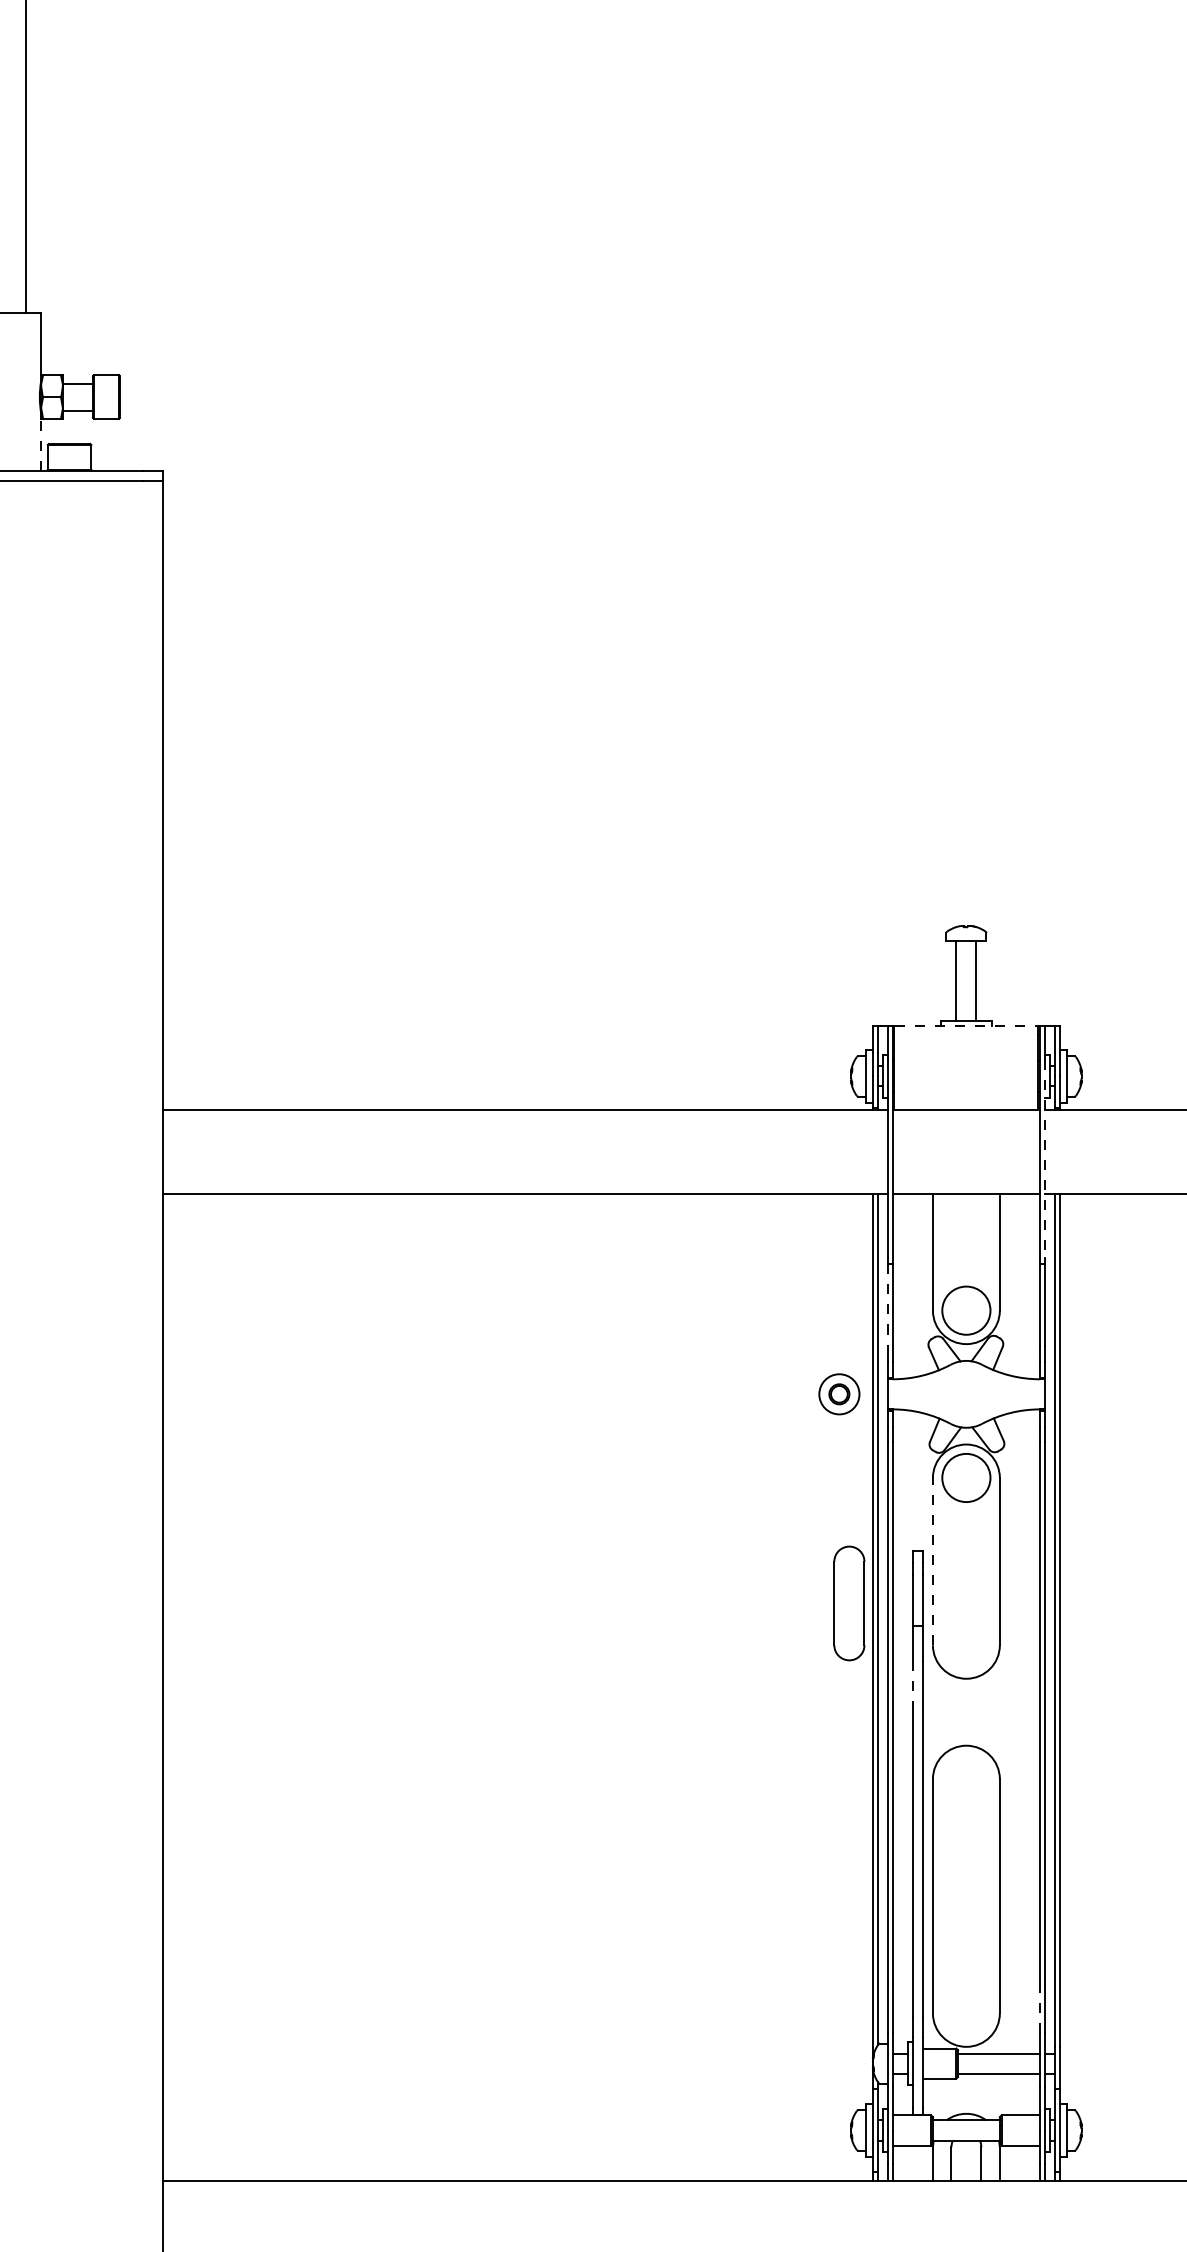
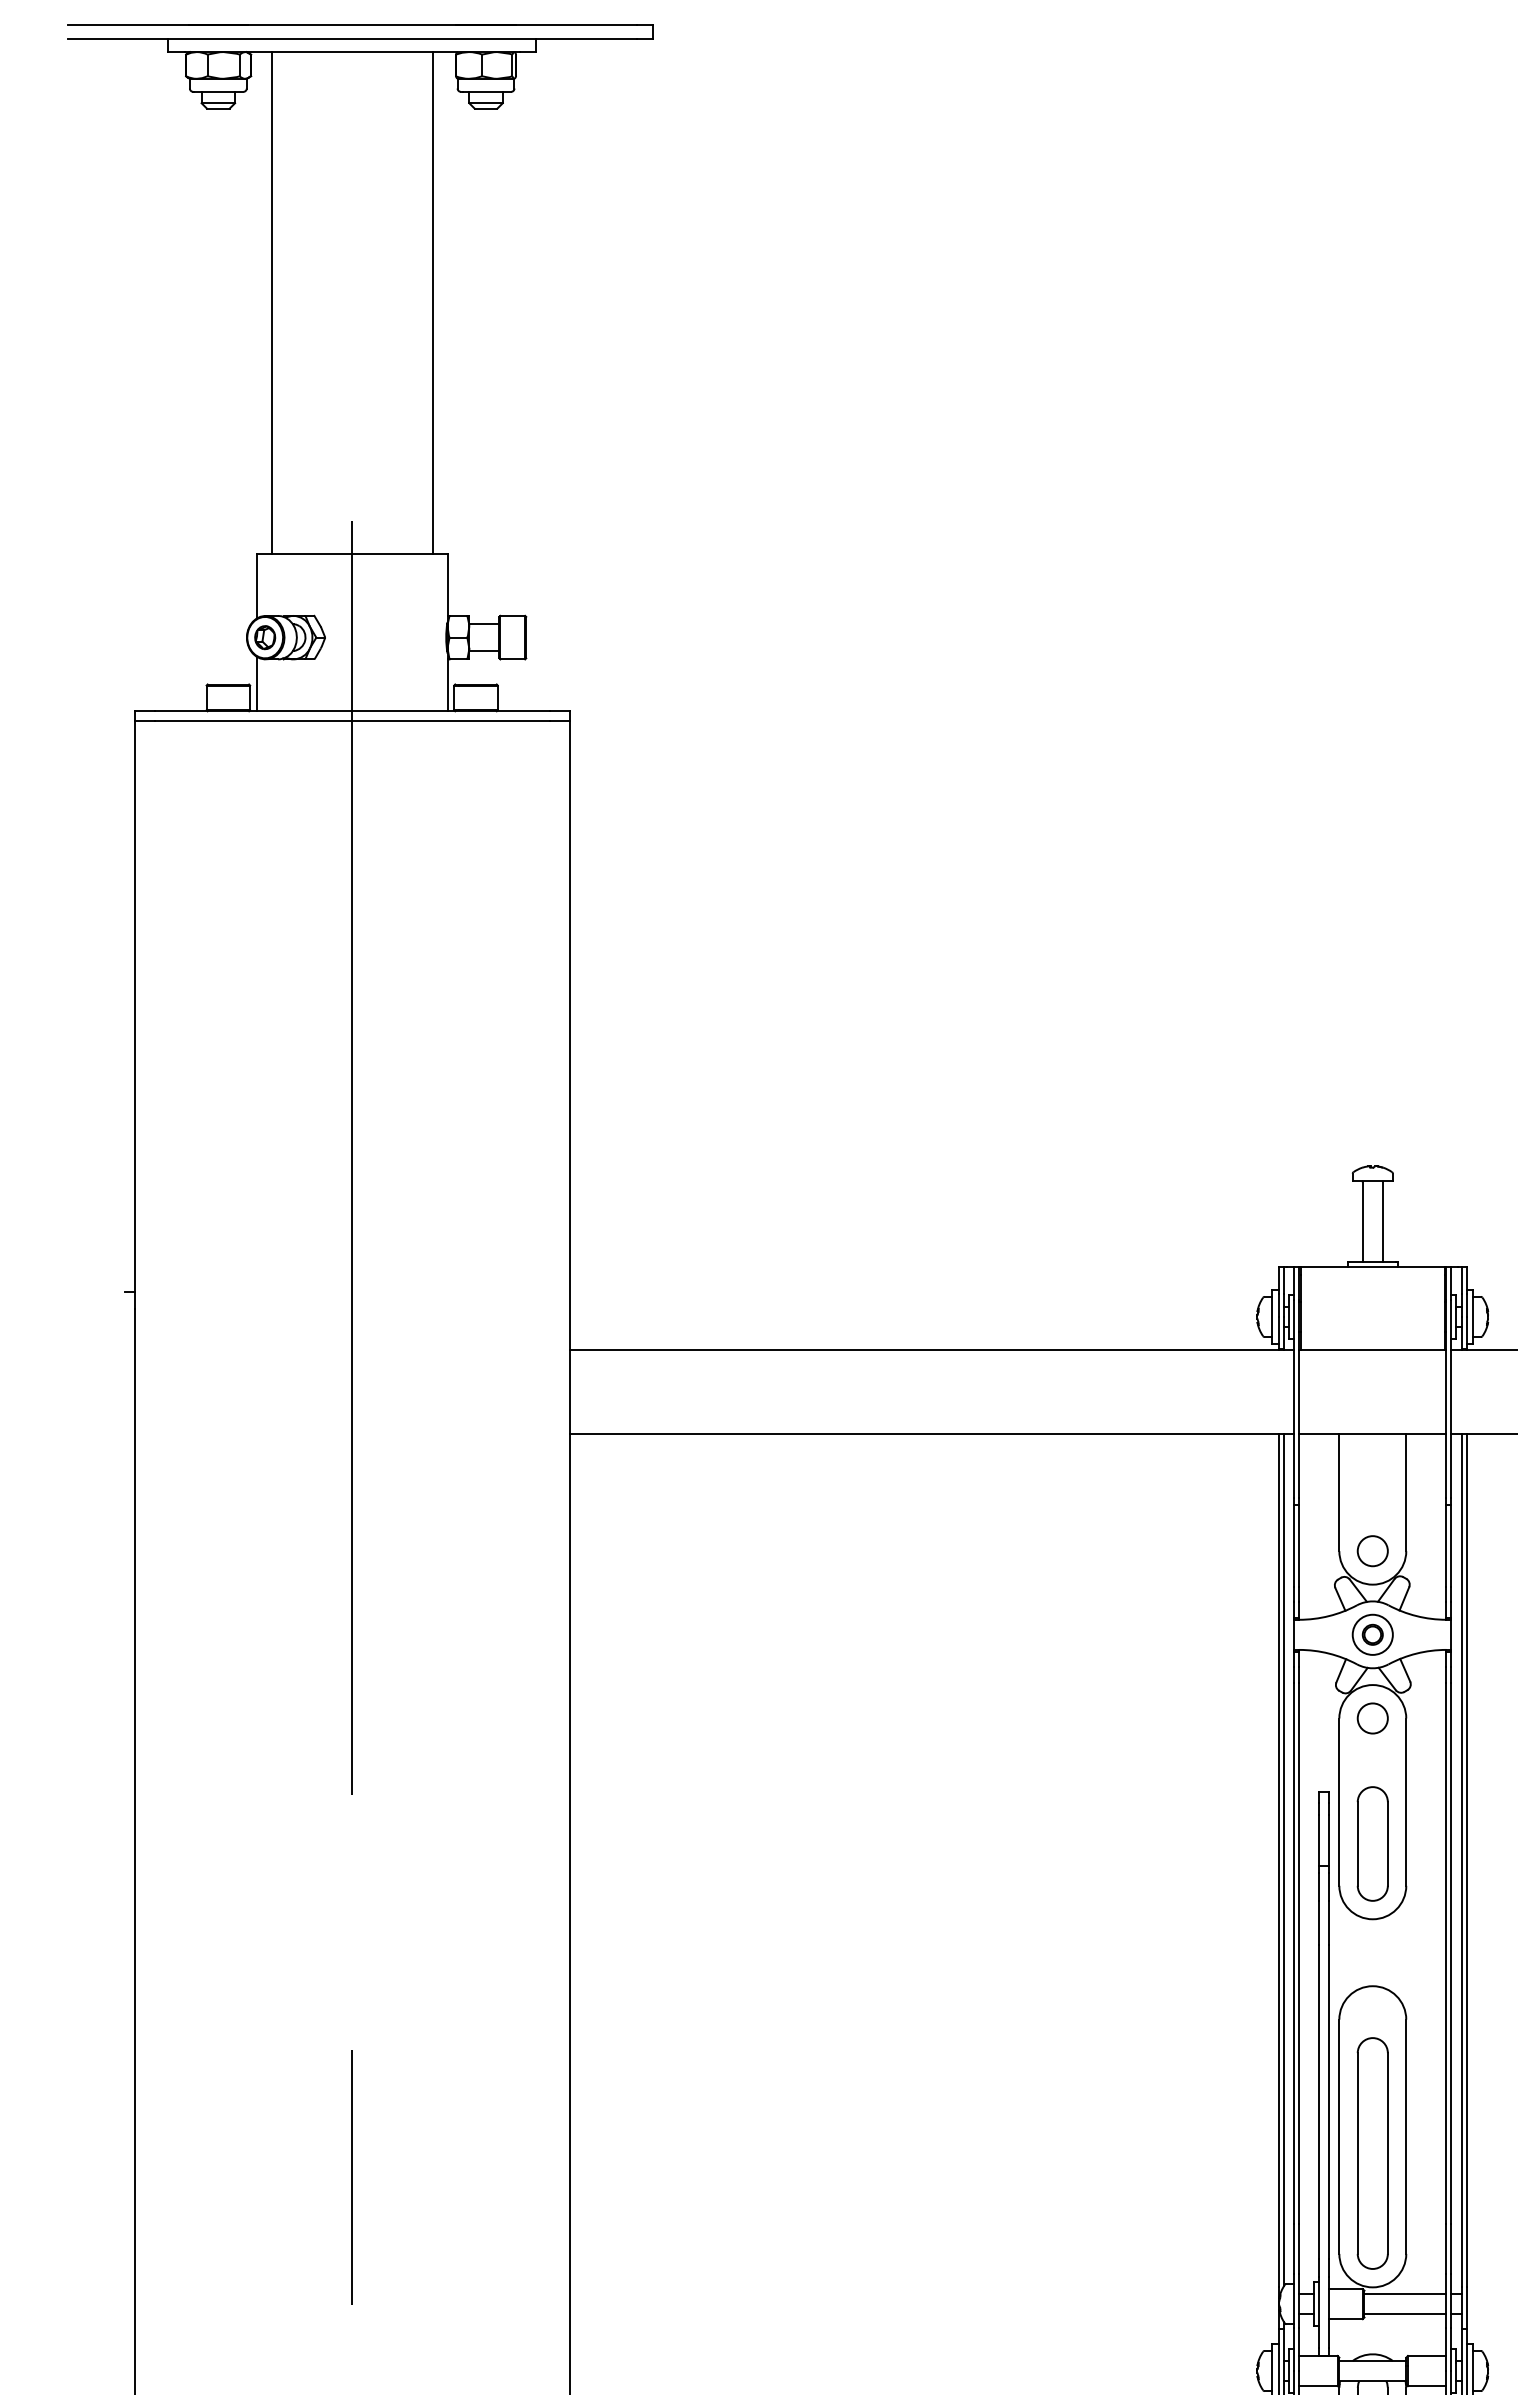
line: (41, 444) -> (447, 685), dashed -> solid
line: (966, 1025) -> (1372, 1266), dashed -> solid
line: (1045, 1158) -> (1451, 1399), dashed -> solid
line: (888, 1305) -> (1294, 1546), dashed -> solid
circle: (966, 1310) -> (1372, 1551), size x0.62
part: (839, 1393) -> (1372, 1634), moved
circle: (966, 1477) -> (1372, 1718), size x0.62
line: (933, 1561) -> (1339, 1802), dashed -> solid
part: (849, 1602) -> (1372, 1843), moved
line: (913, 1681) -> (1319, 1922), dashed -> solid
part: (966, 1912) -> (1372, 2153), added
line: (1040, 2007) -> (1446, 2248), dashed -> solid

